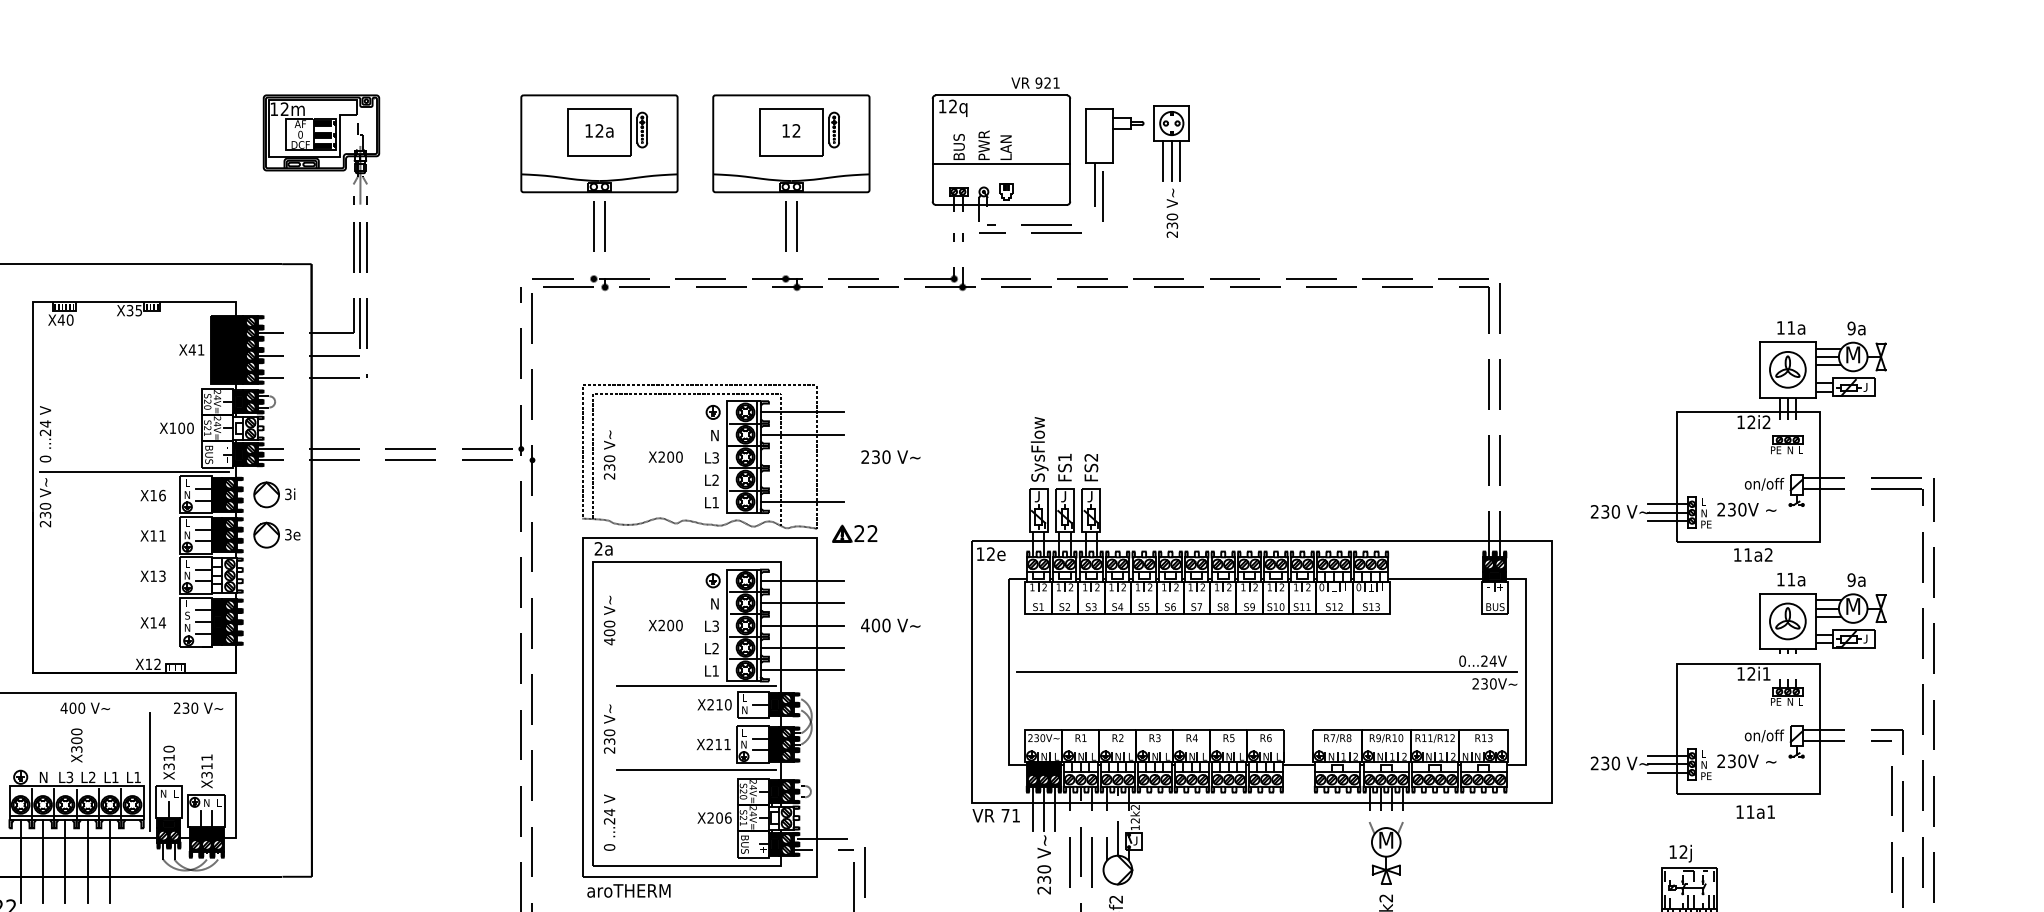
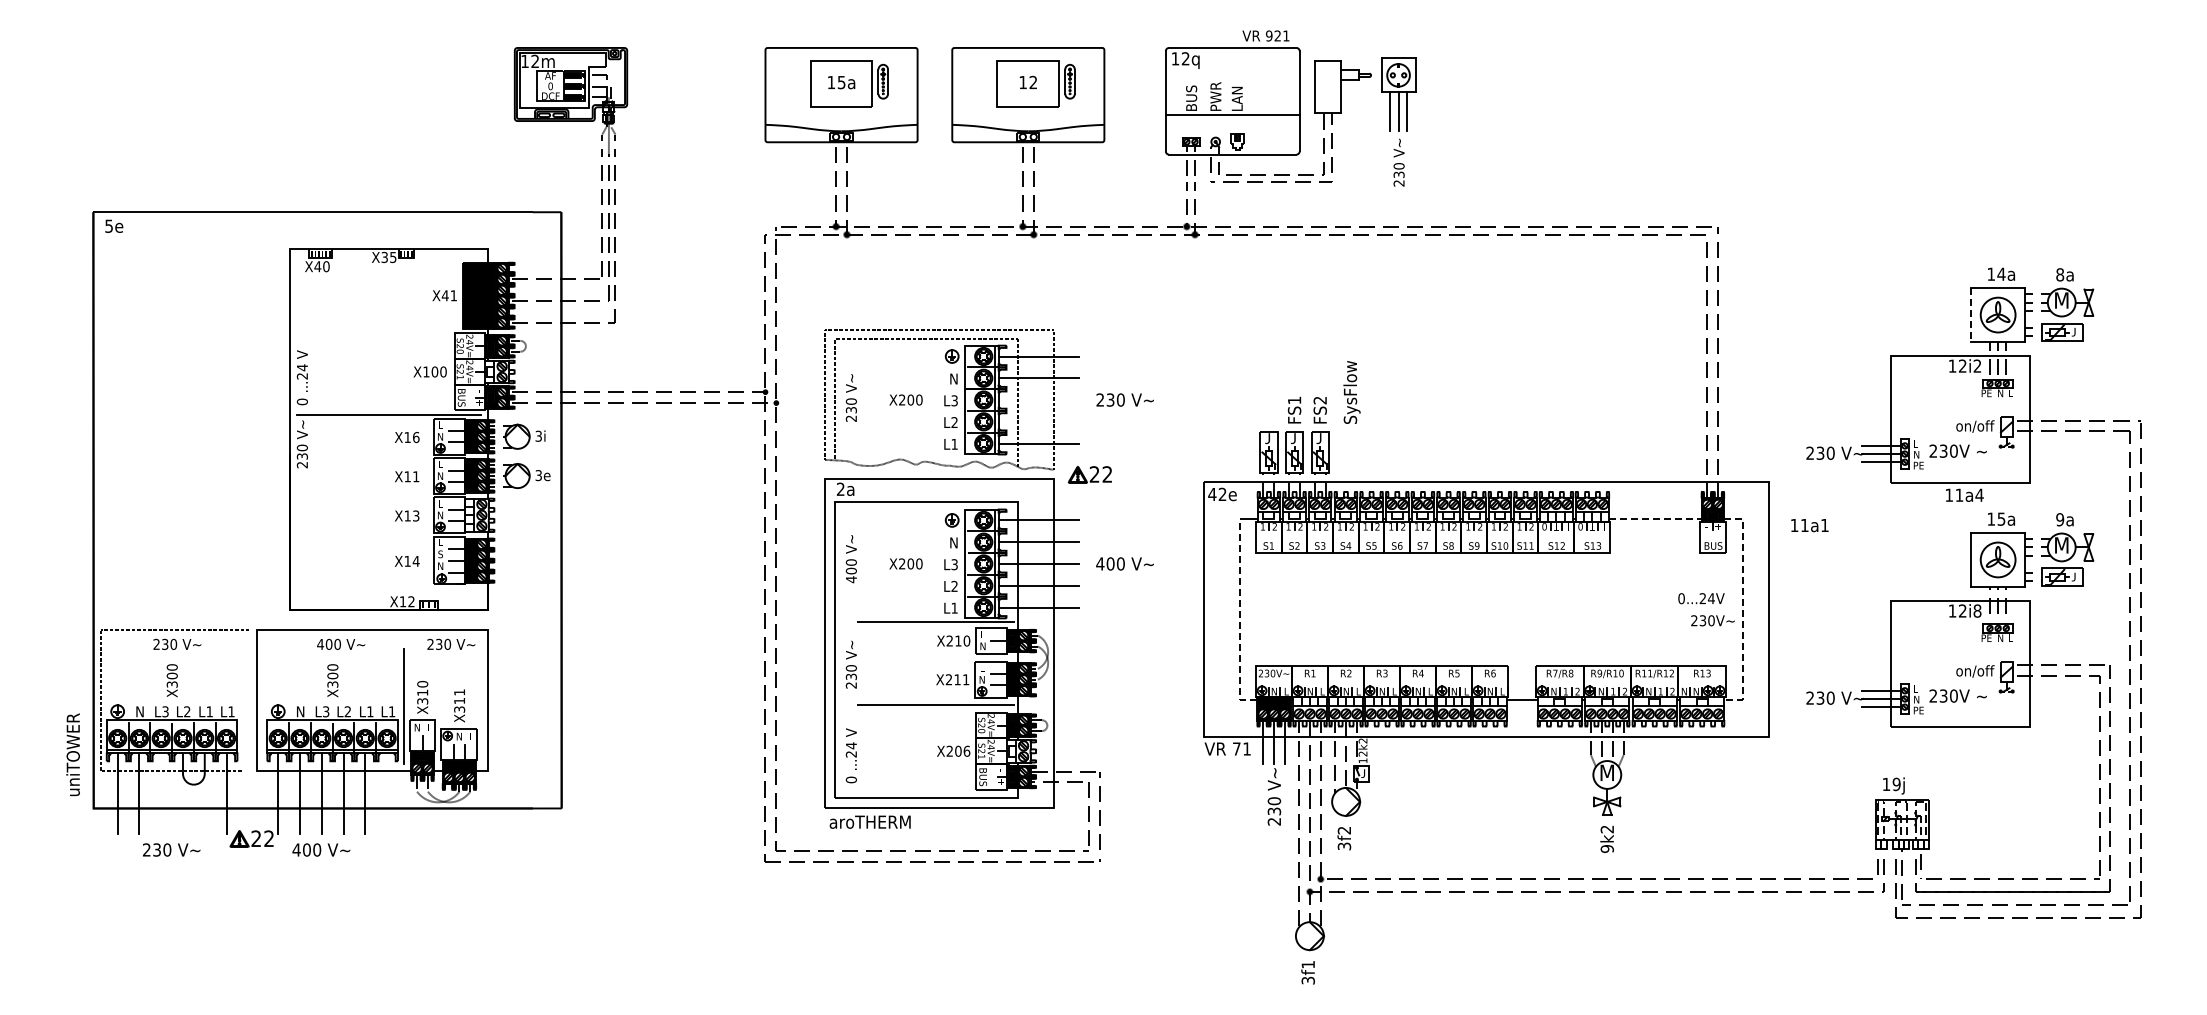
text: (599, 130) -> (841, 82), 12a -> 15a
text: (1791, 327) -> (2001, 273), 11a -> 14a
text: (1851, 328) -> (2060, 274), 9a -> 8a
line: (1759, 370) -> (1970, 315), solid -> dashed
text: (1039, 449) -> (1351, 392), moved
text: (980, 554) -> (1212, 494), 12e -> 42e
text: (1768, 554) -> (1979, 494), 11a2 -> 11a4
line: (1435, 578) -> (1655, 518), solid -> dashed
text: (1791, 578) -> (2001, 518), 11a -> 15a
line: (1266, 672) -> (1490, 609), removed
line: (1525, 672) -> (1742, 609), solid -> dashed
text: (1766, 673) -> (1977, 610), 12i1 -> 12i8
line: (1009, 681) -> (1240, 618), solid -> dashed
text: (1755, 812) -> (1809, 525), moved
text: (1683, 852) -> (1896, 784), 12j -> 19j

